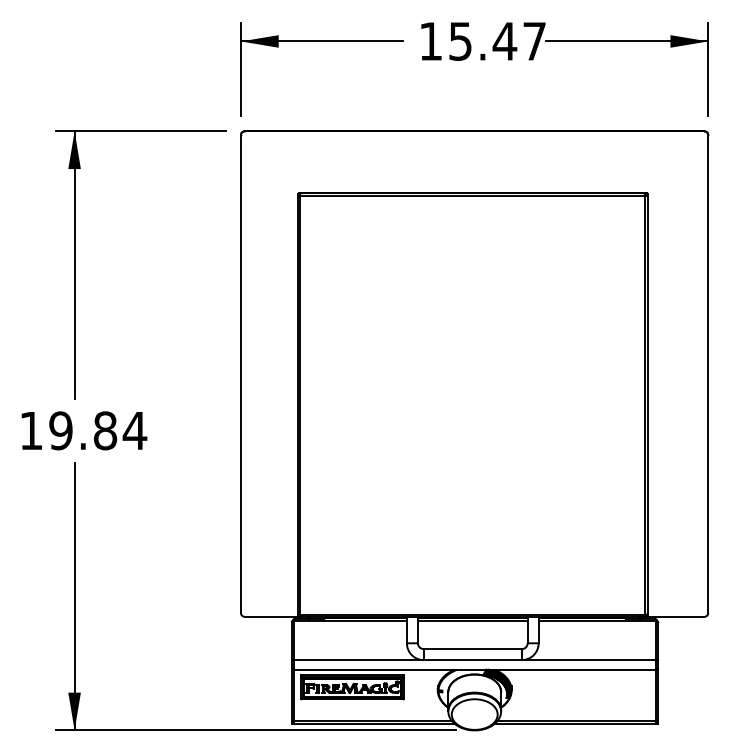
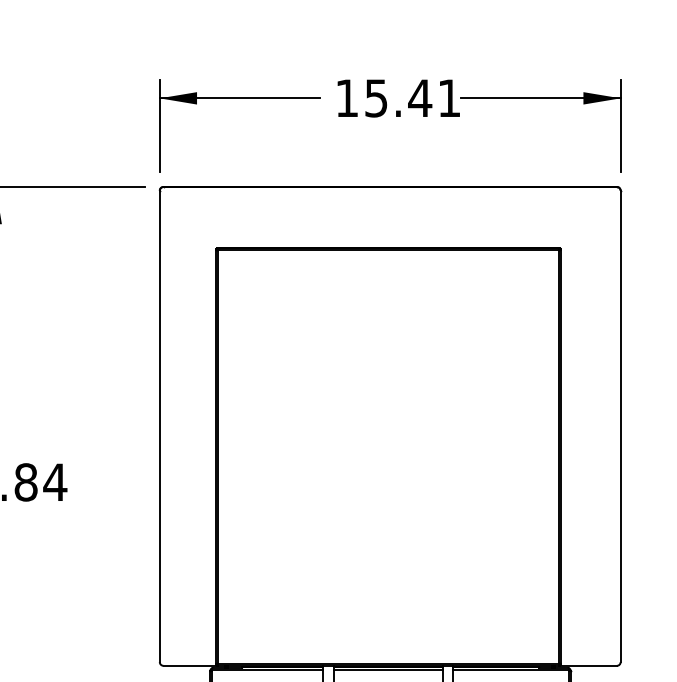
text: (534, 41) -> (449, 98), 15.47 -> 15.41

